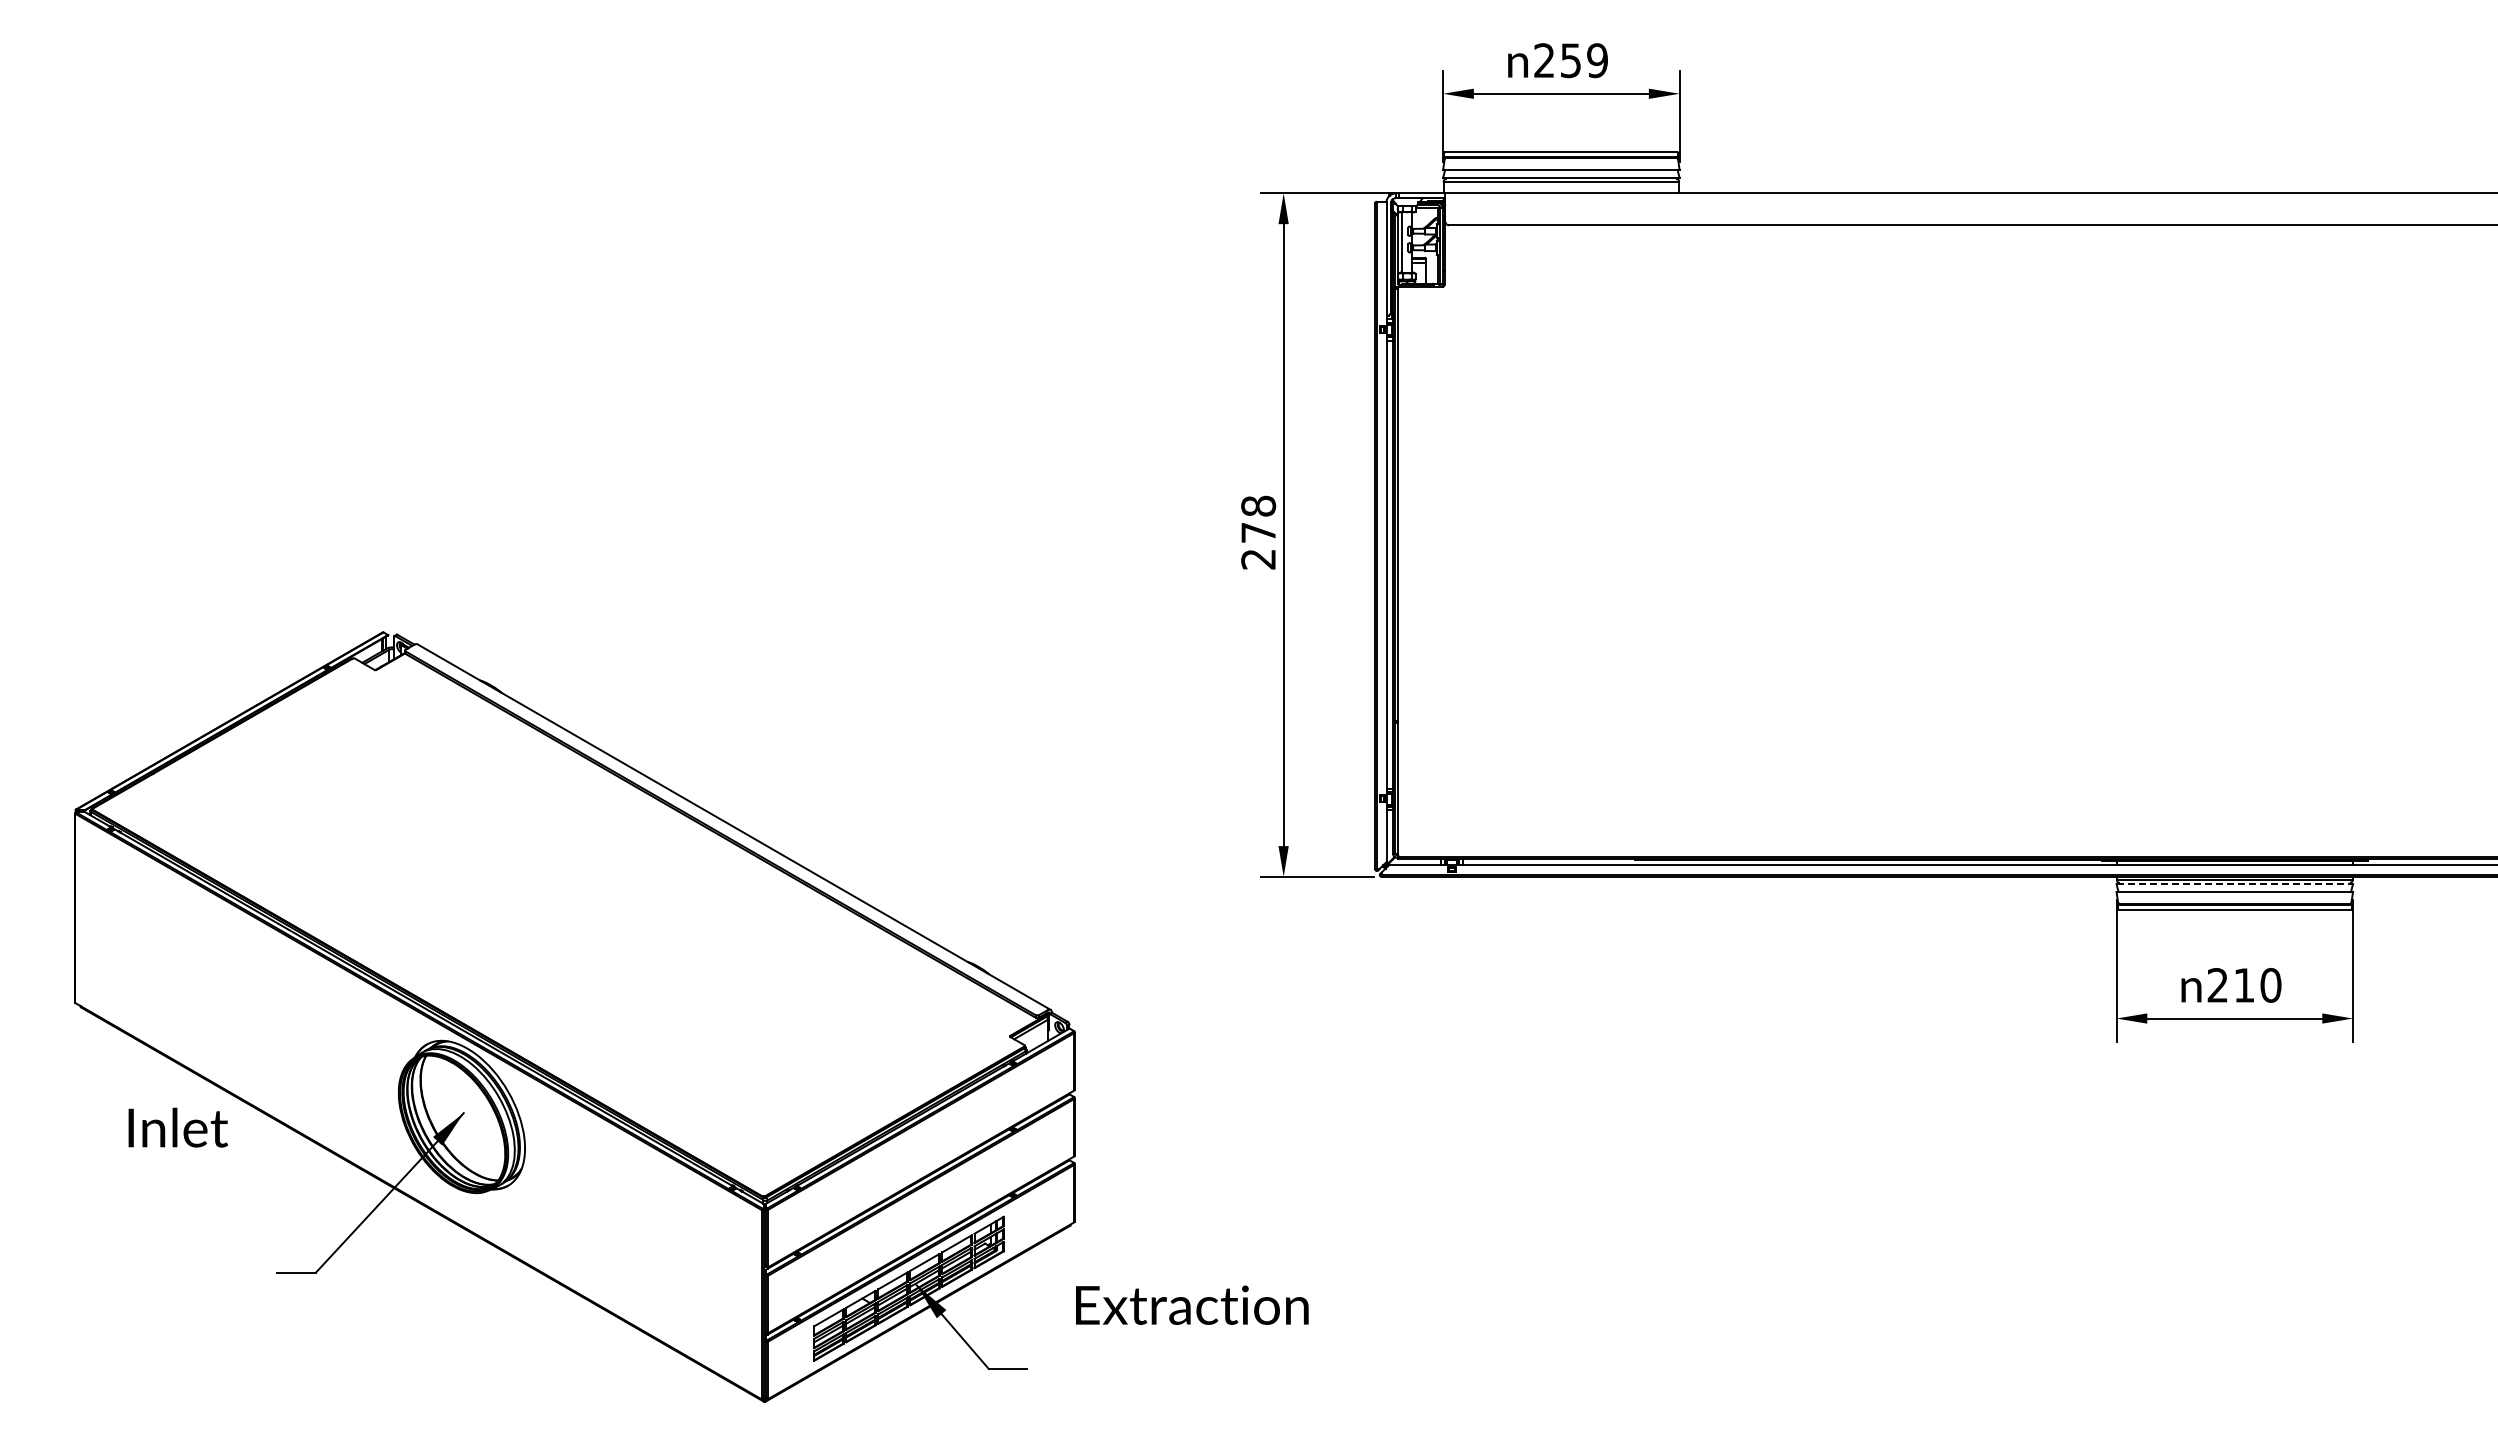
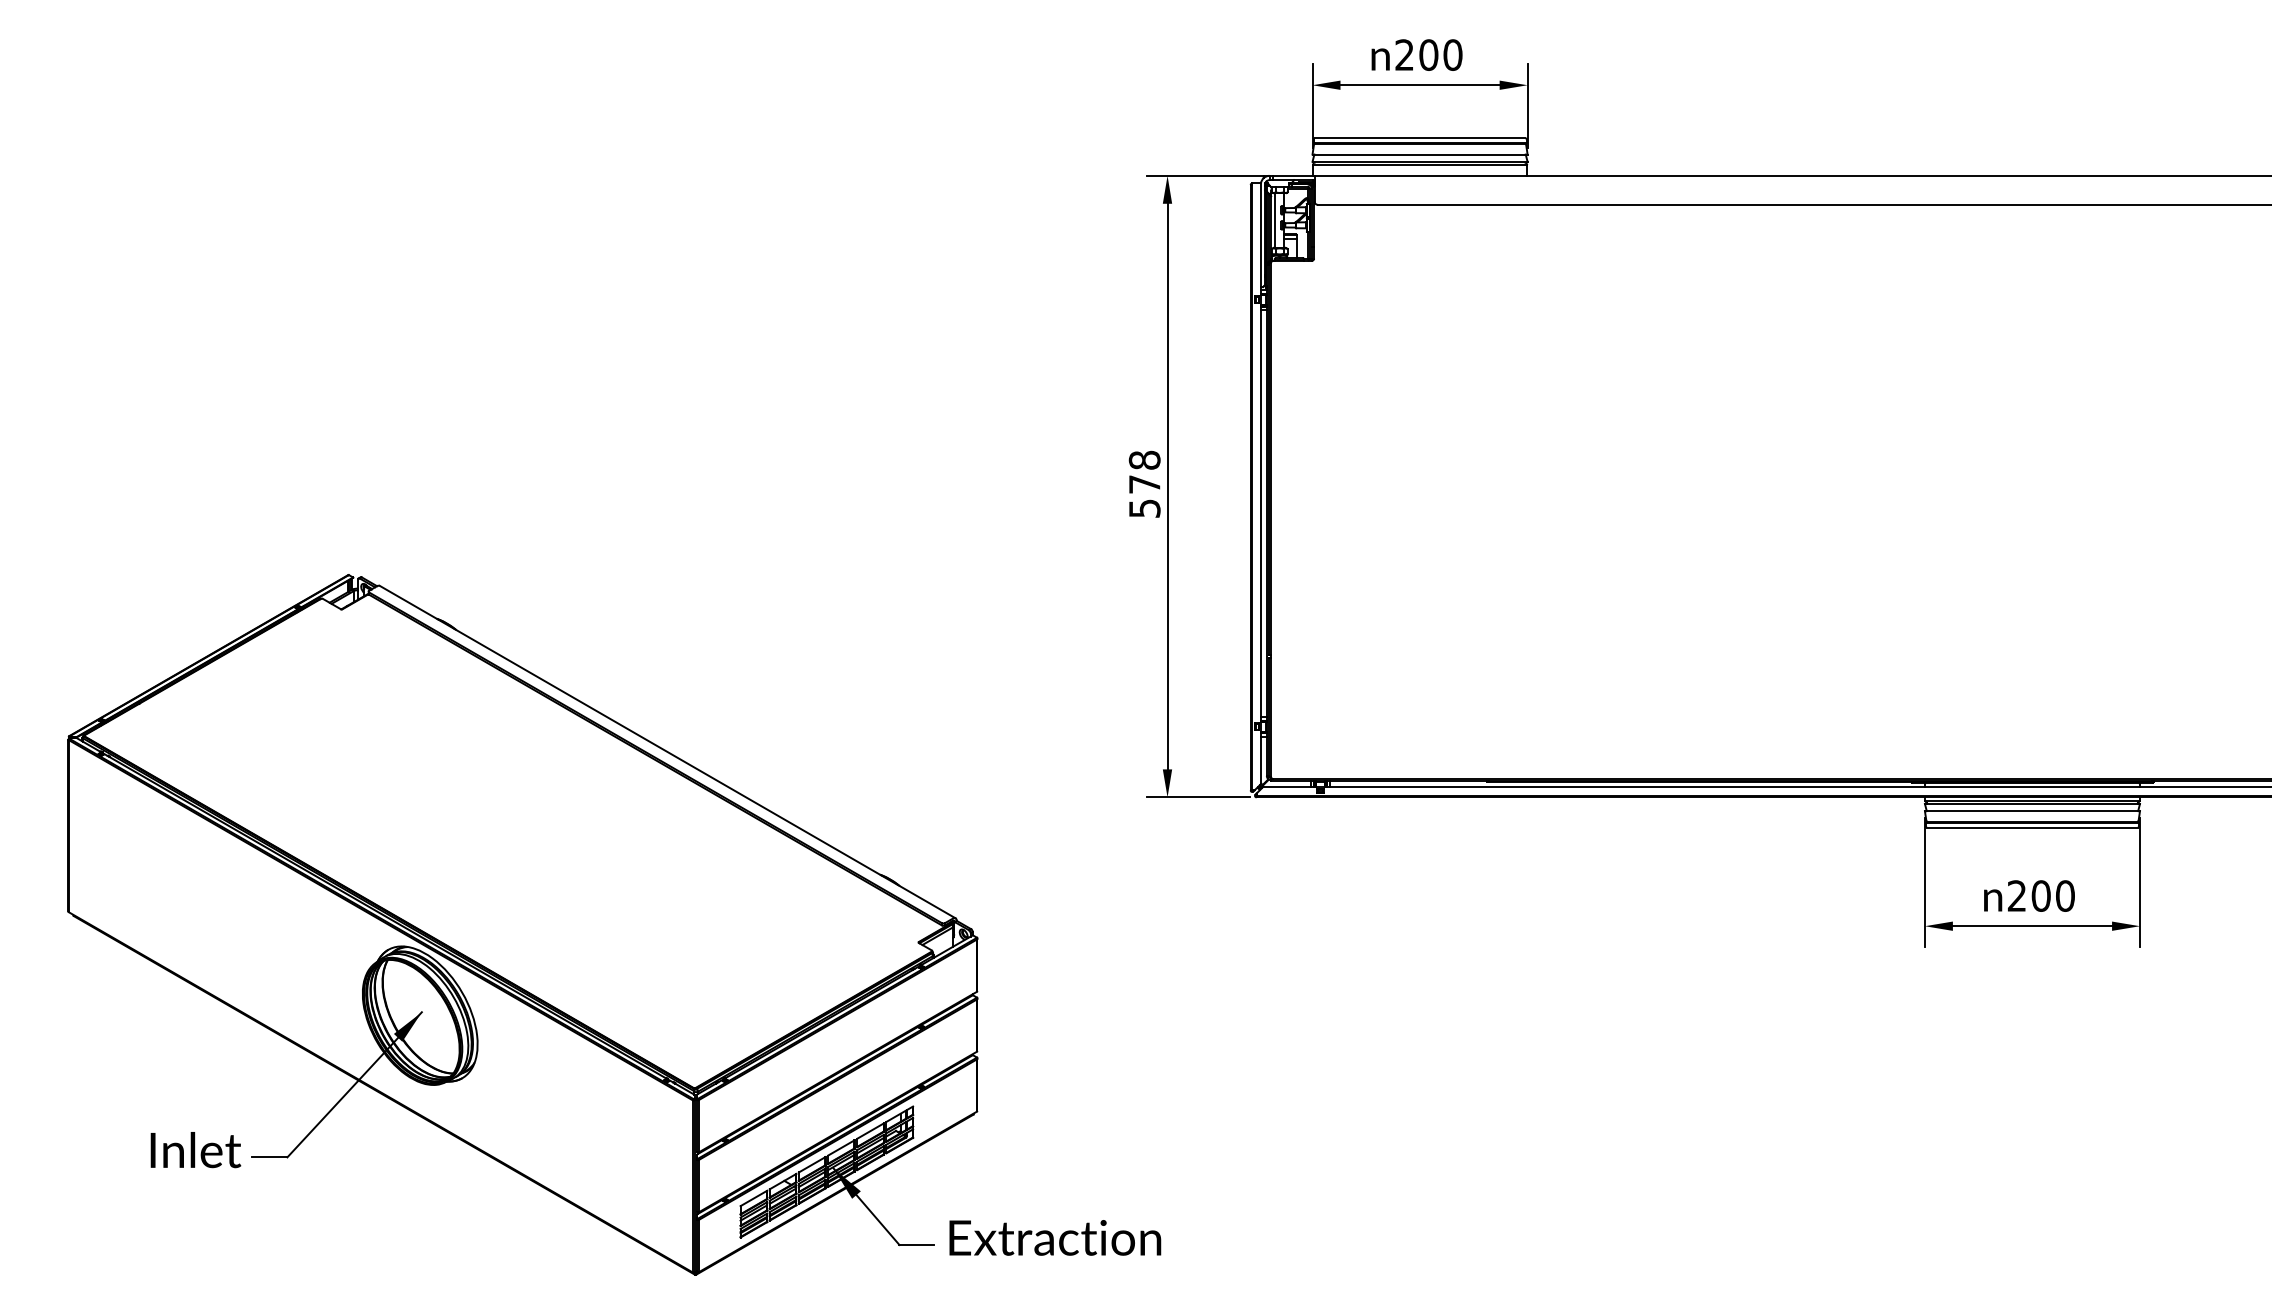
text: (1584, 60) -> (1441, 54), 259 -> 200
text: (1258, 559) -> (1144, 508), 278 -> 578
line: (2235, 884) -> (2033, 804), dashed -> solid
text: (2244, 985) -> (2041, 896), 210 -> 200
text: (177, 1127) -> (195, 1149), moved
text: (1192, 1304) -> (1055, 1237), moved

